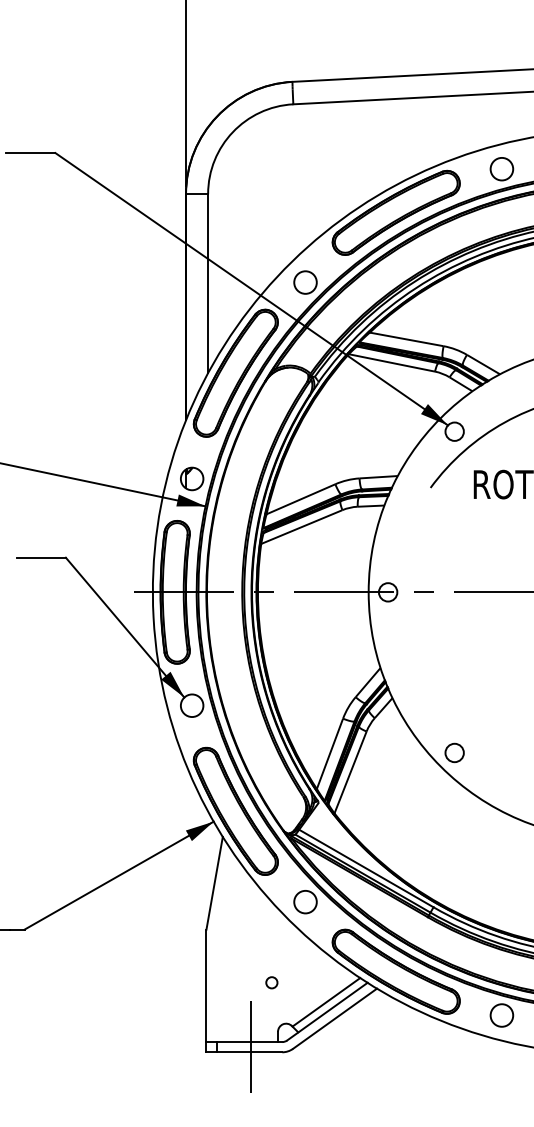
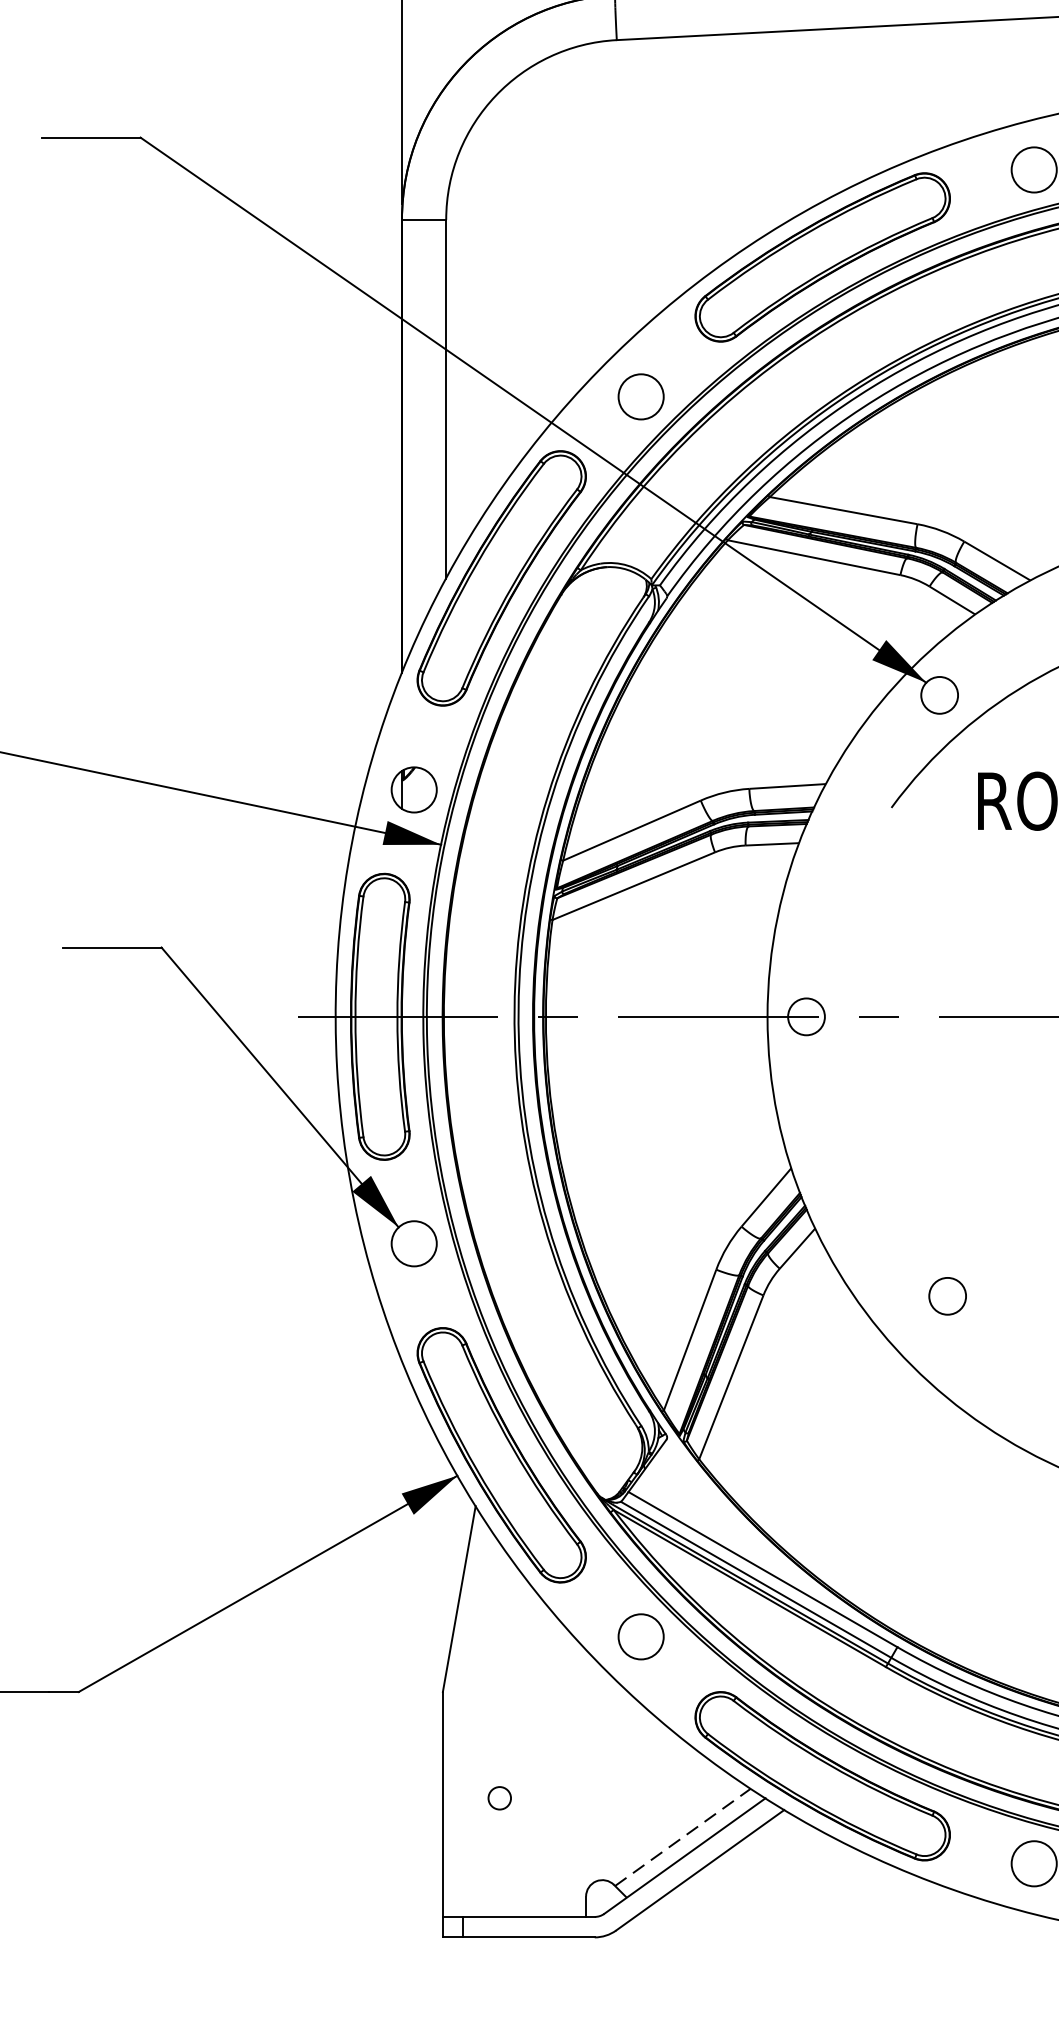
circle: (454, 752) -> (947, 1295), moved
circle: (271, 982) -> (498, 1797), moved
line: (326, 1002) -> (683, 1837), solid -> dashed
line: (251, 1047) -> (533, 1927), removed

